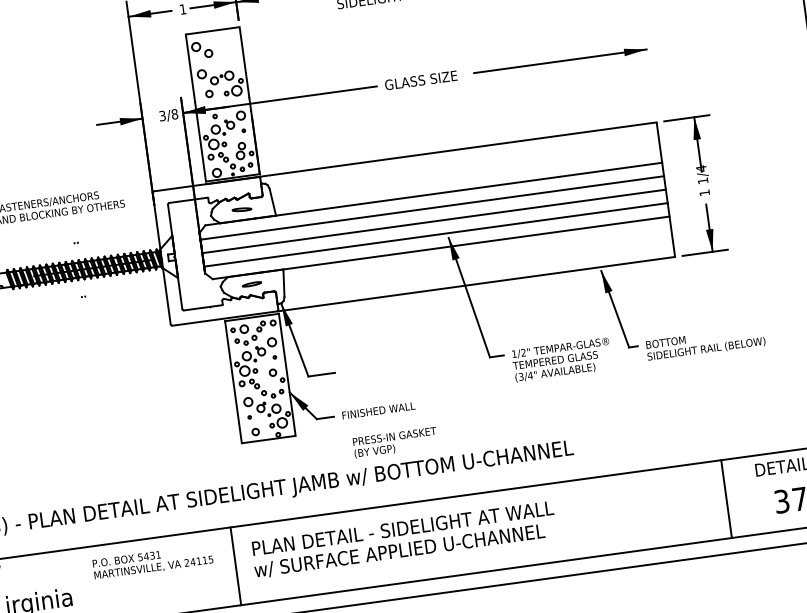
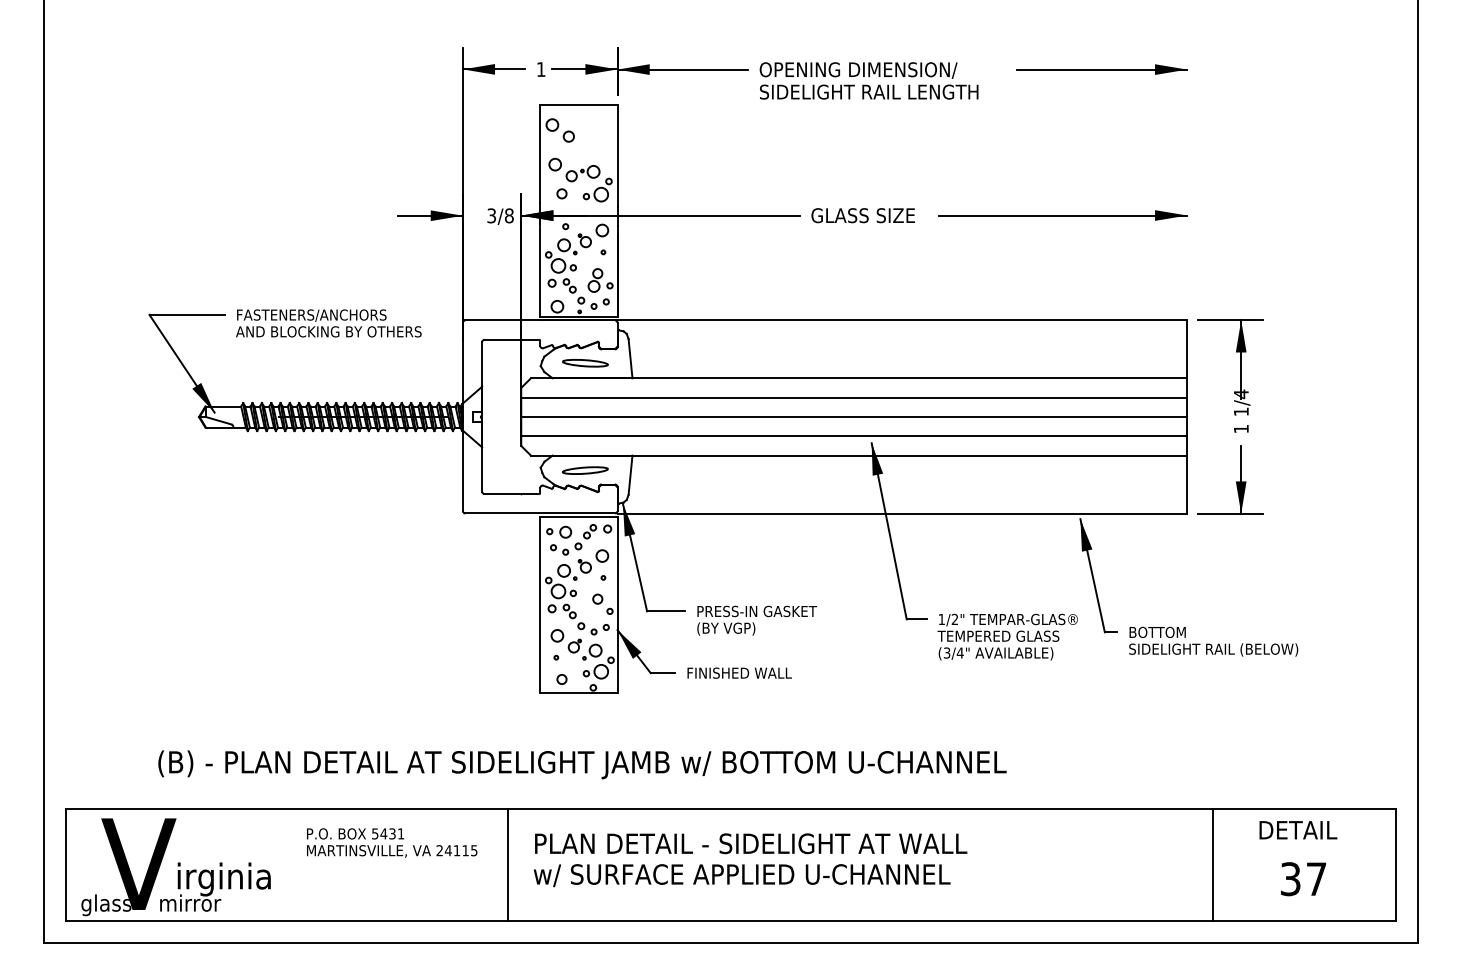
part: (241, 209) -> (585, 363), size x1.67
part: (252, 284) -> (585, 470), size x1.67
text: (395, 442) -> (756, 620), moved

